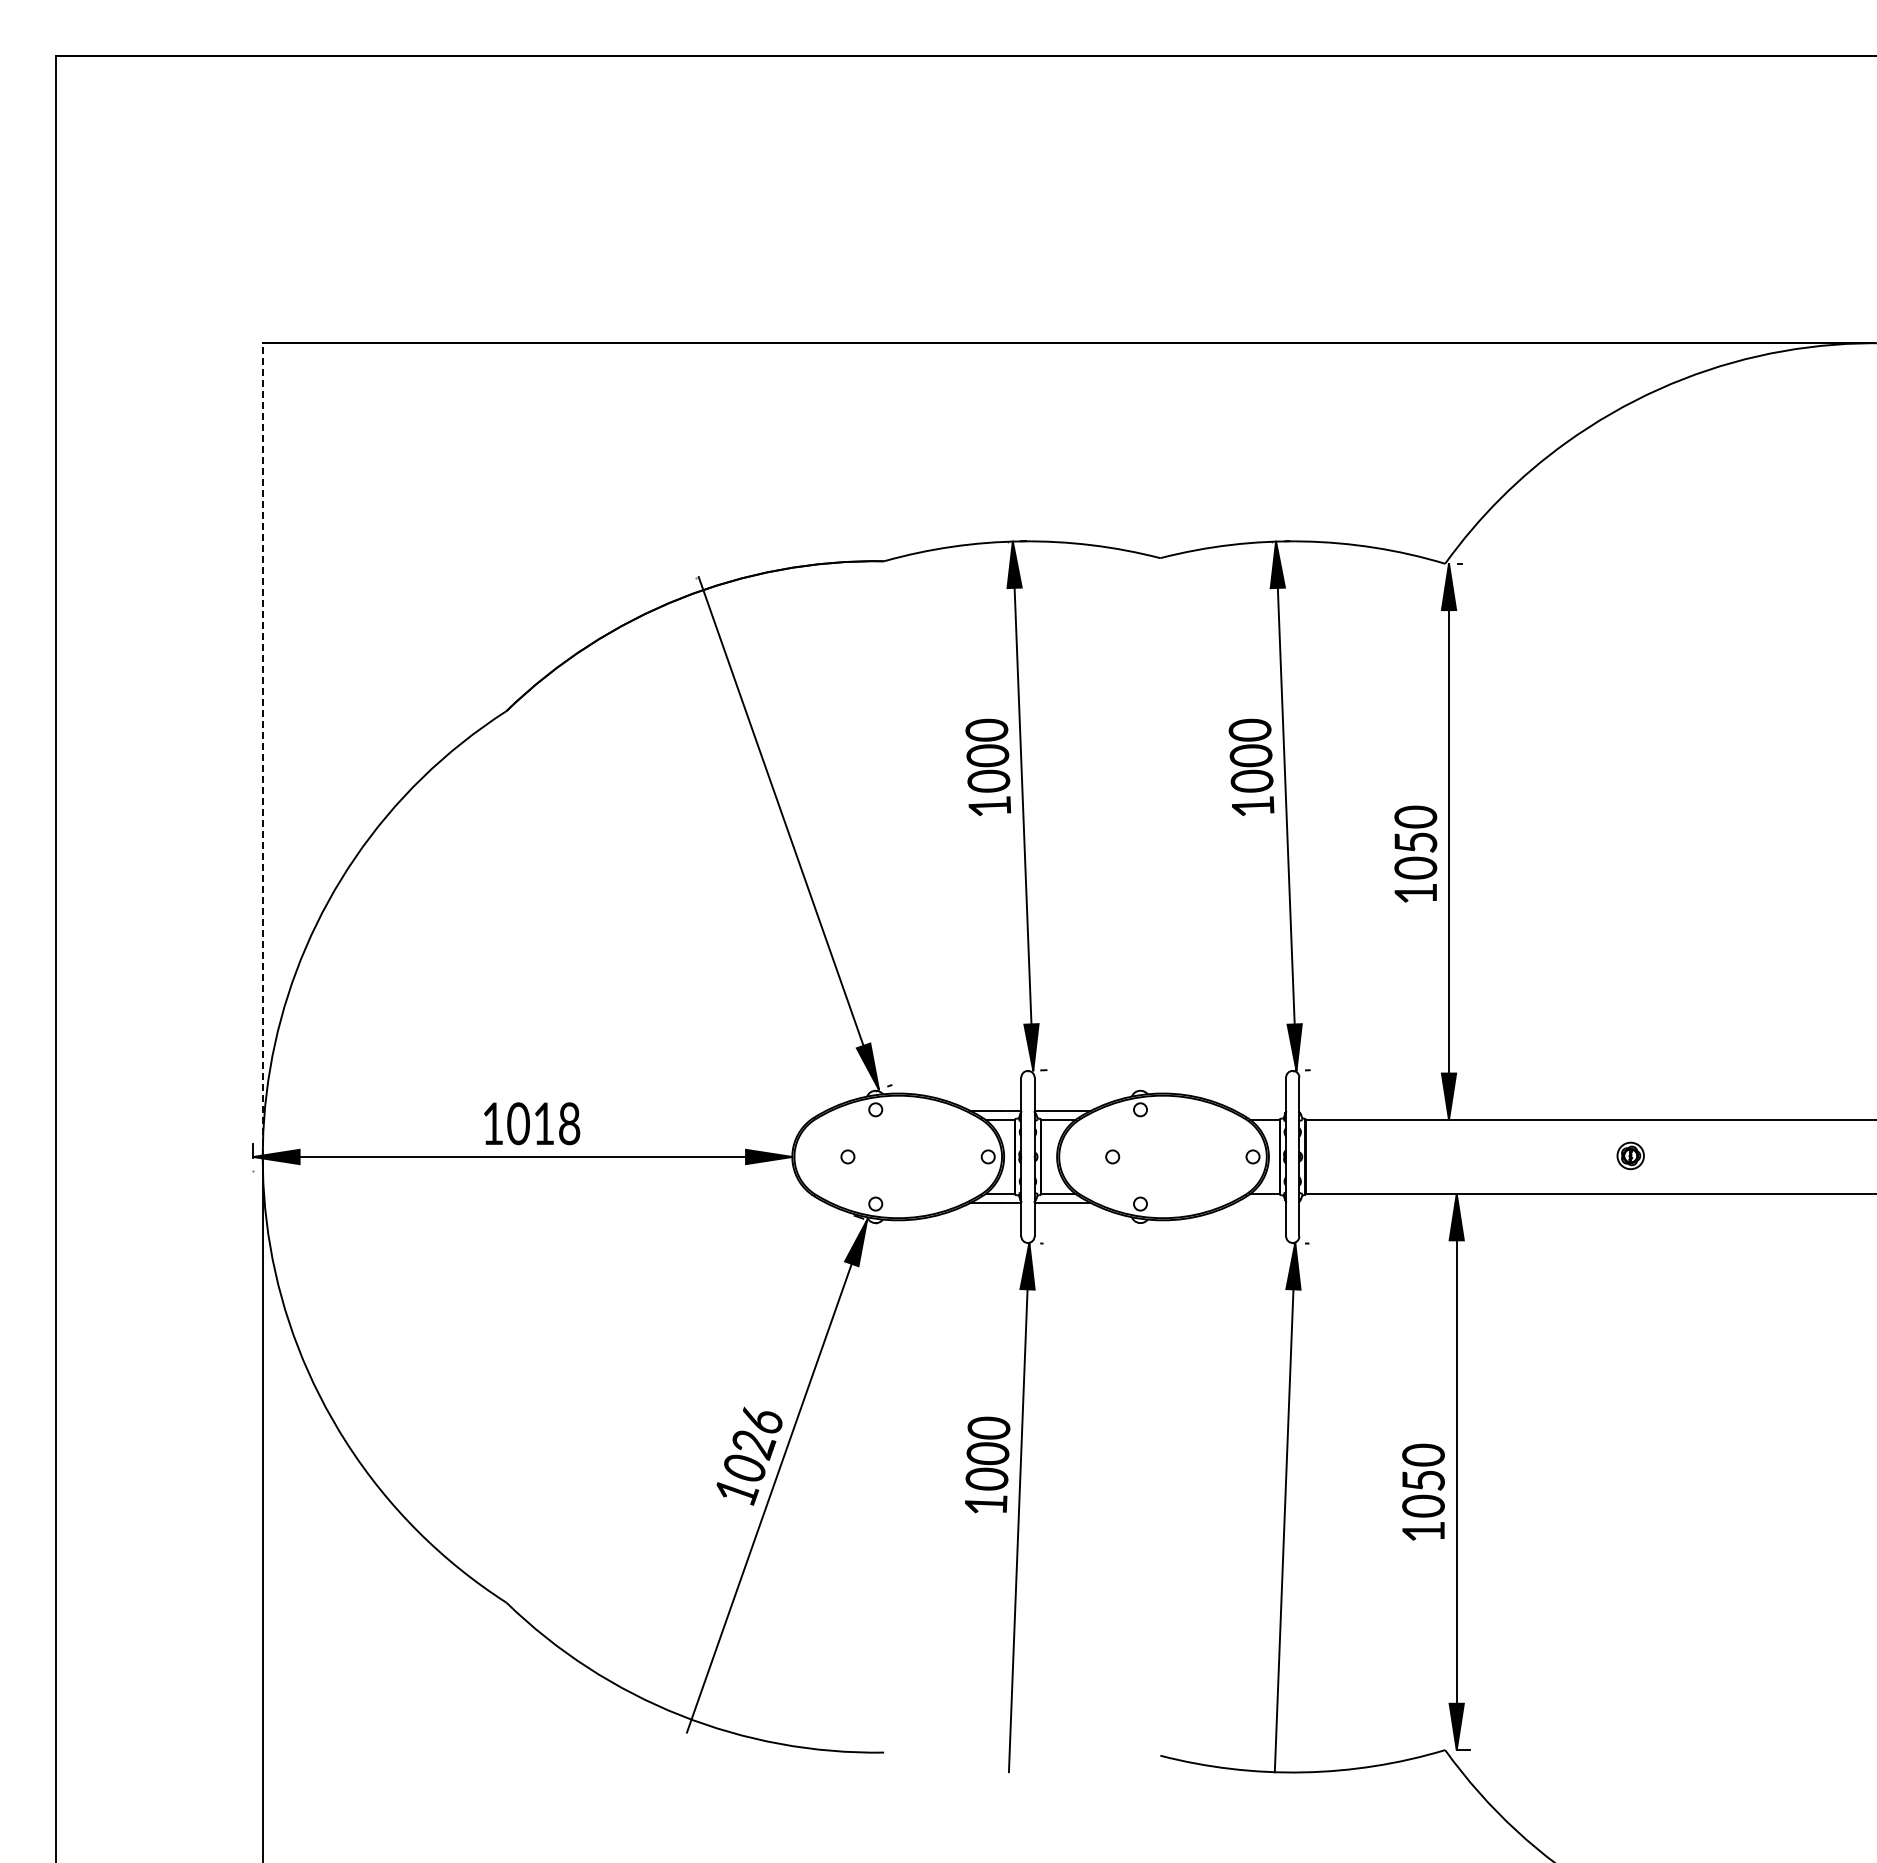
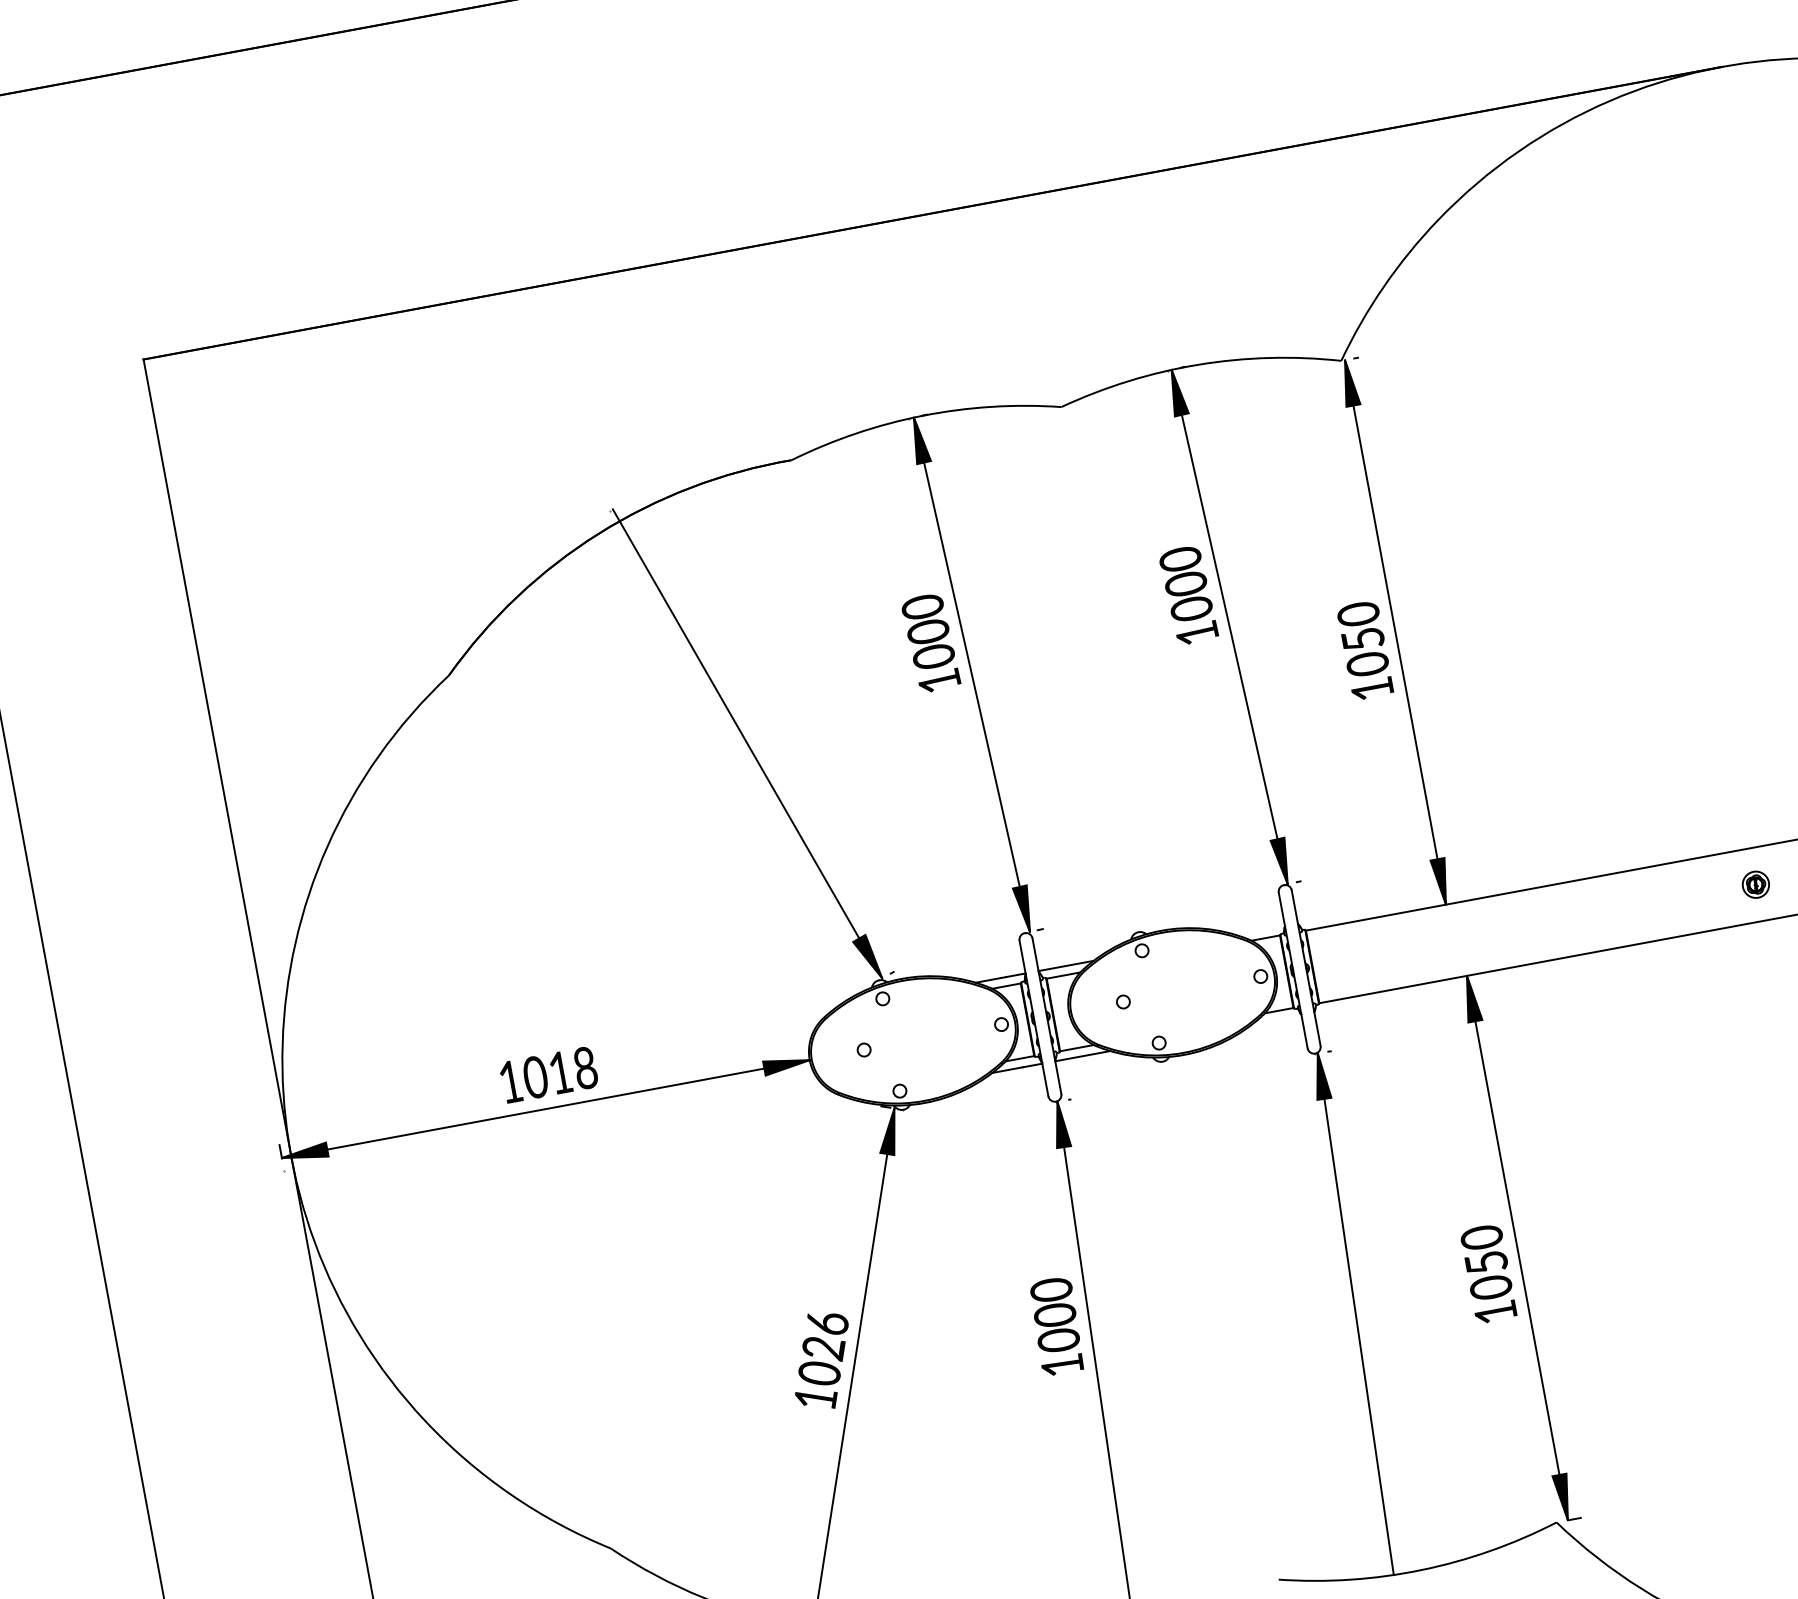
line: (262, 750) -> (217, 758), dashed -> solid
part: (1630, 1155) -> (1755, 884), moved

